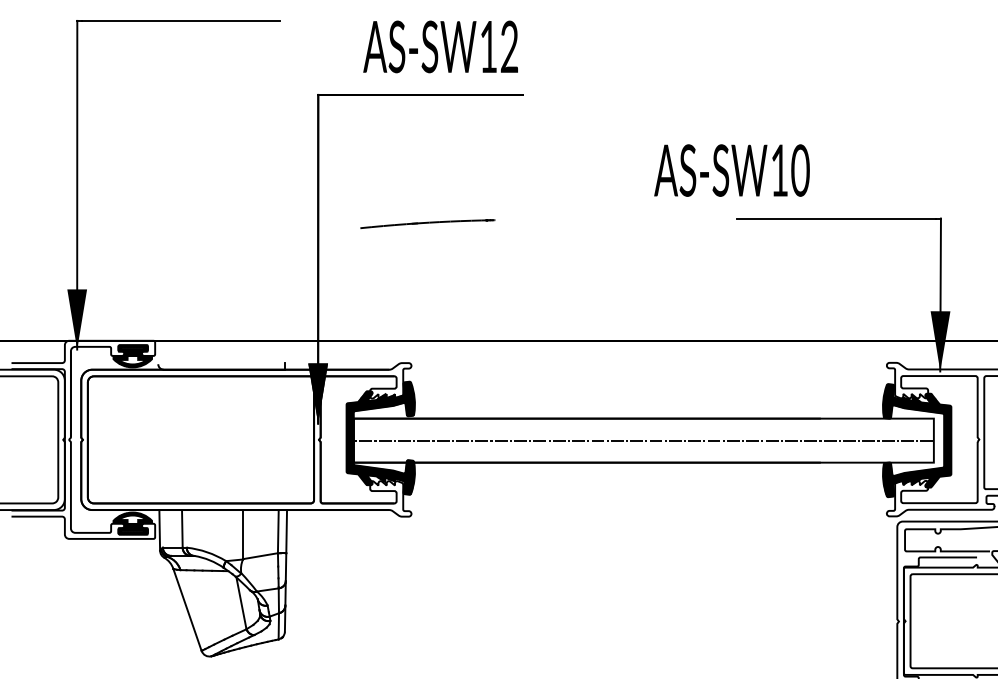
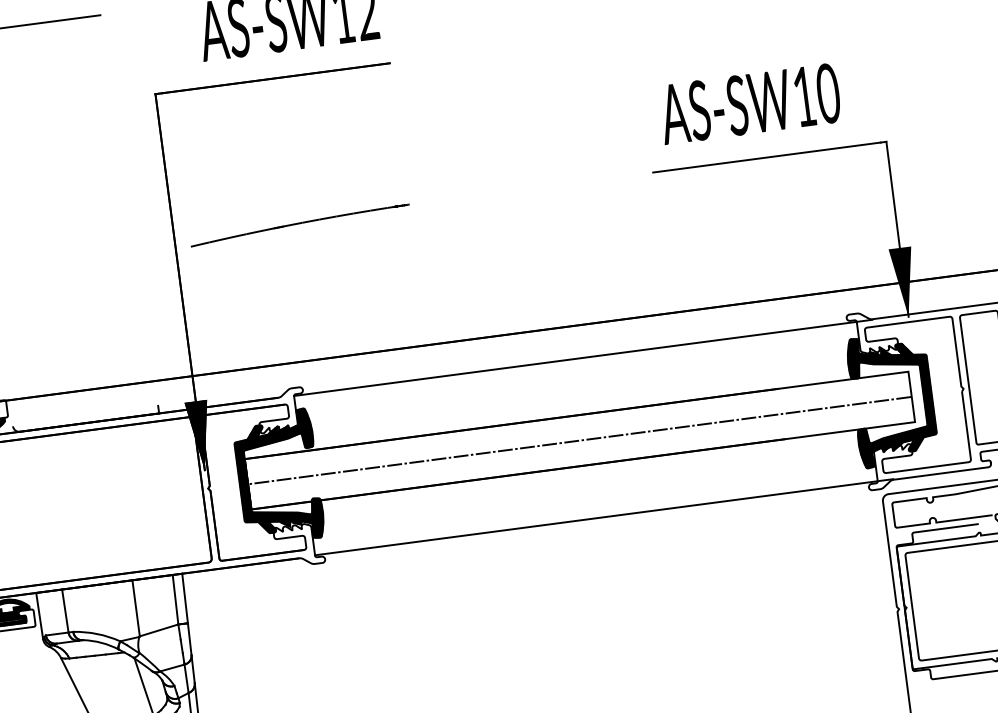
text: (731, 170) -> (749, 103), moved
part: (427, 223) -> (299, 224), size x1.43
line: (655, 369) -> (582, 357), added
line: (655, 509) -> (603, 517), added

